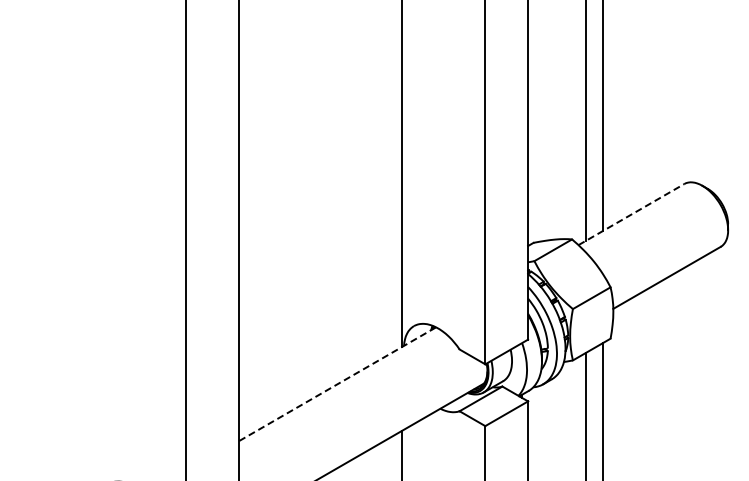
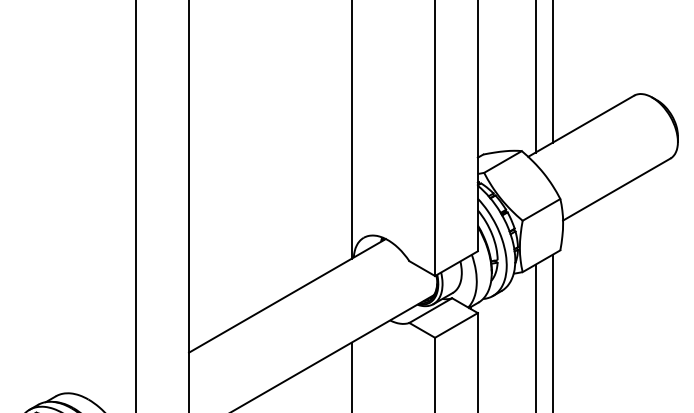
line: (631, 214) -> (581, 126), dashed -> solid
line: (337, 384) -> (287, 296), dashed -> solid

